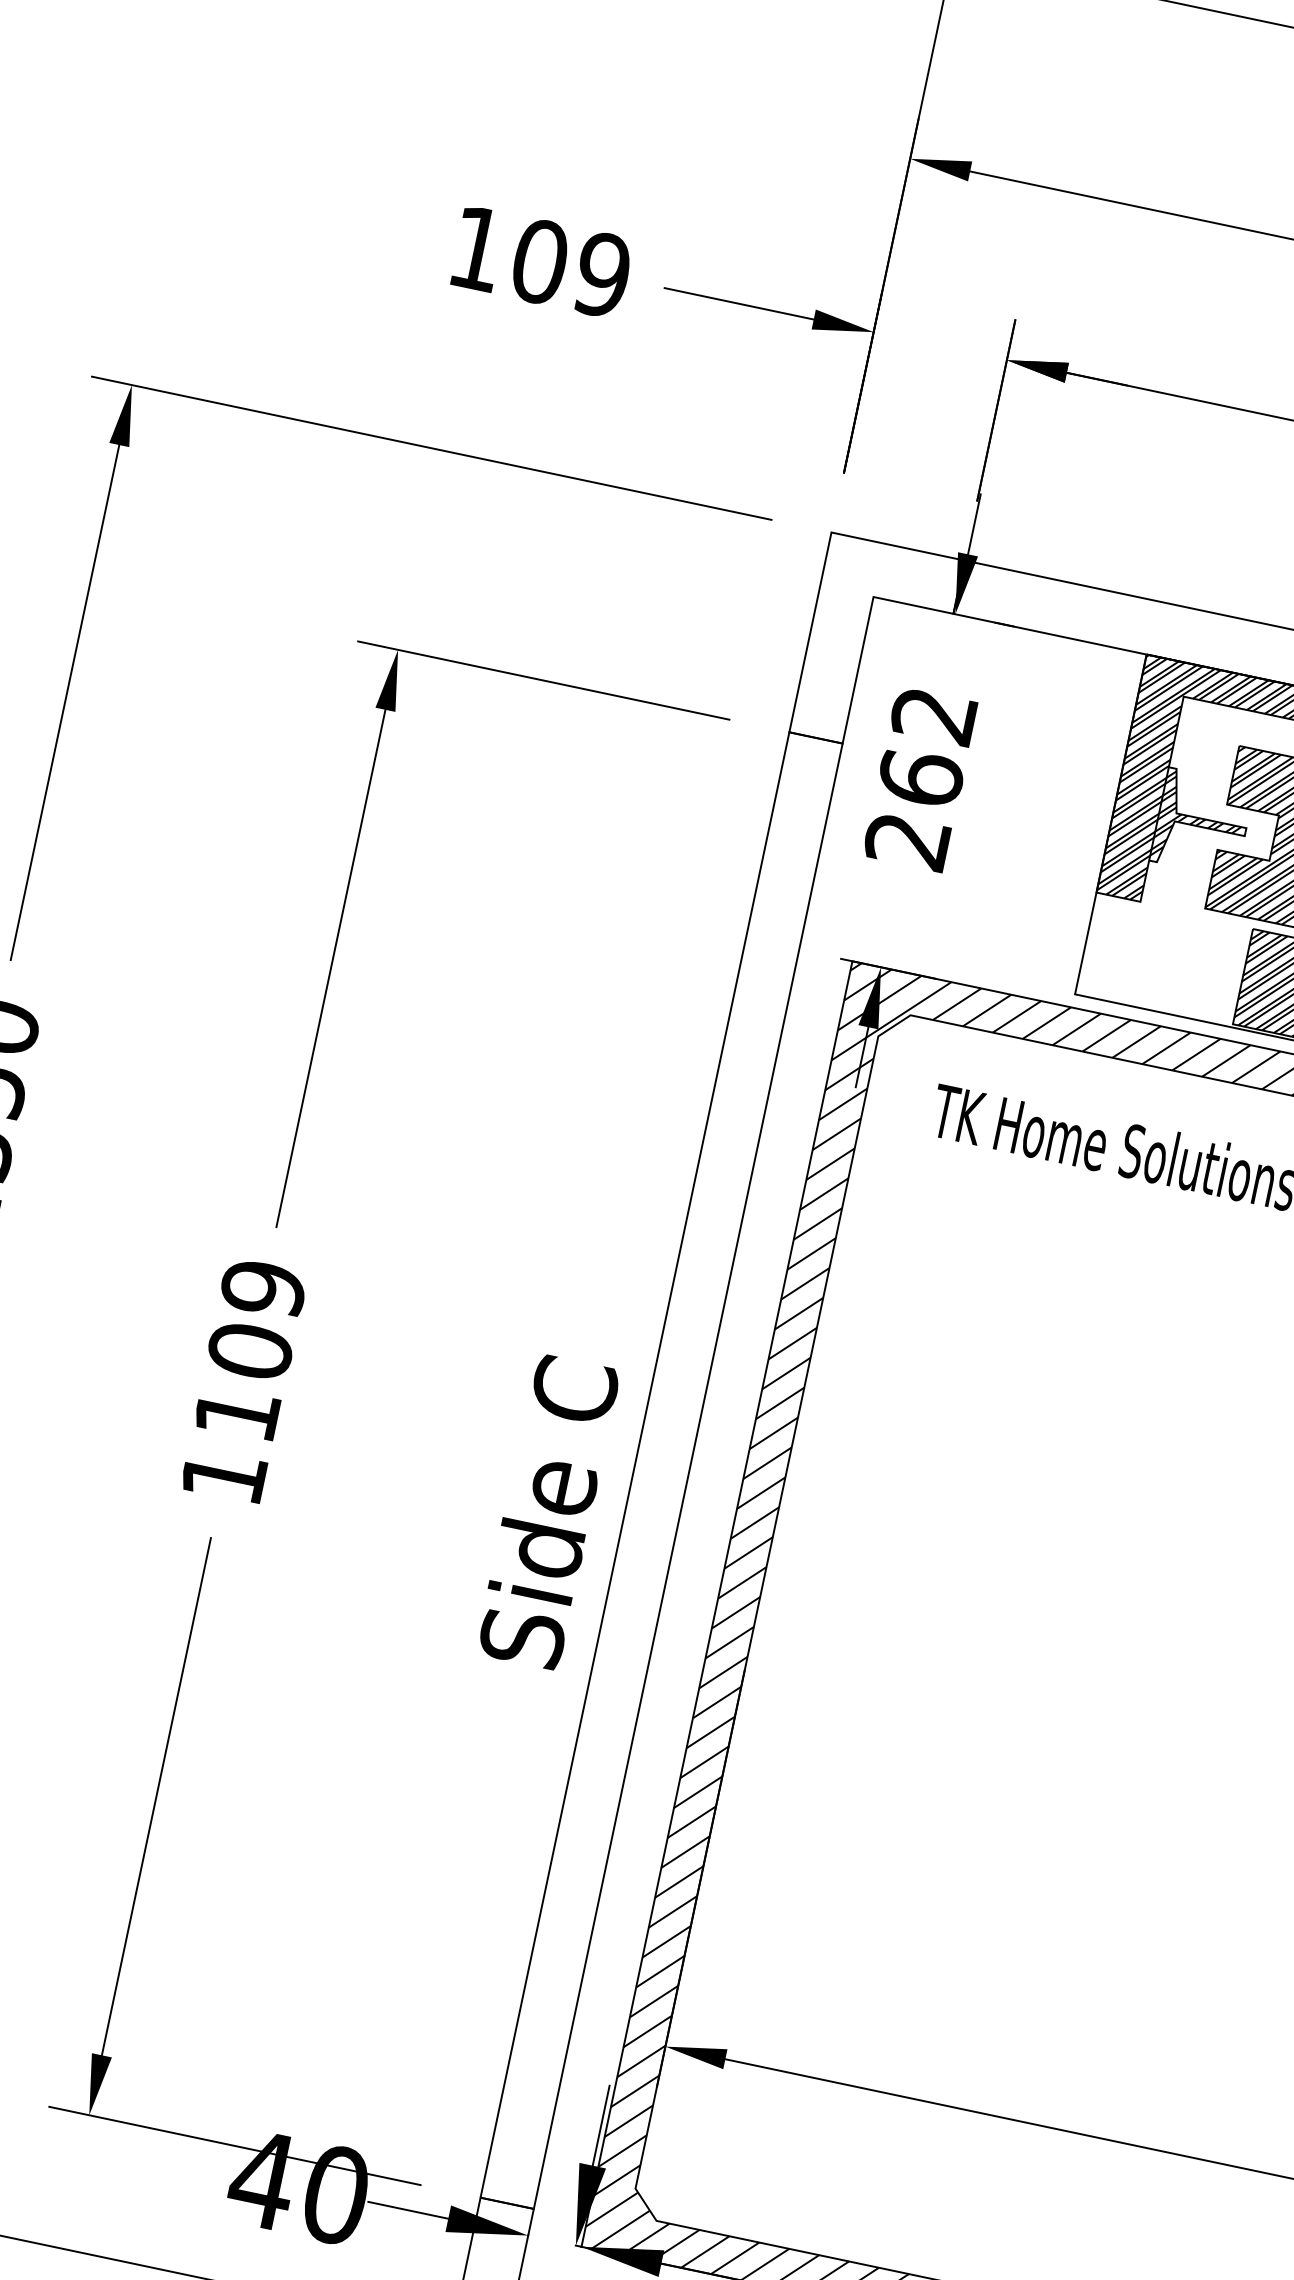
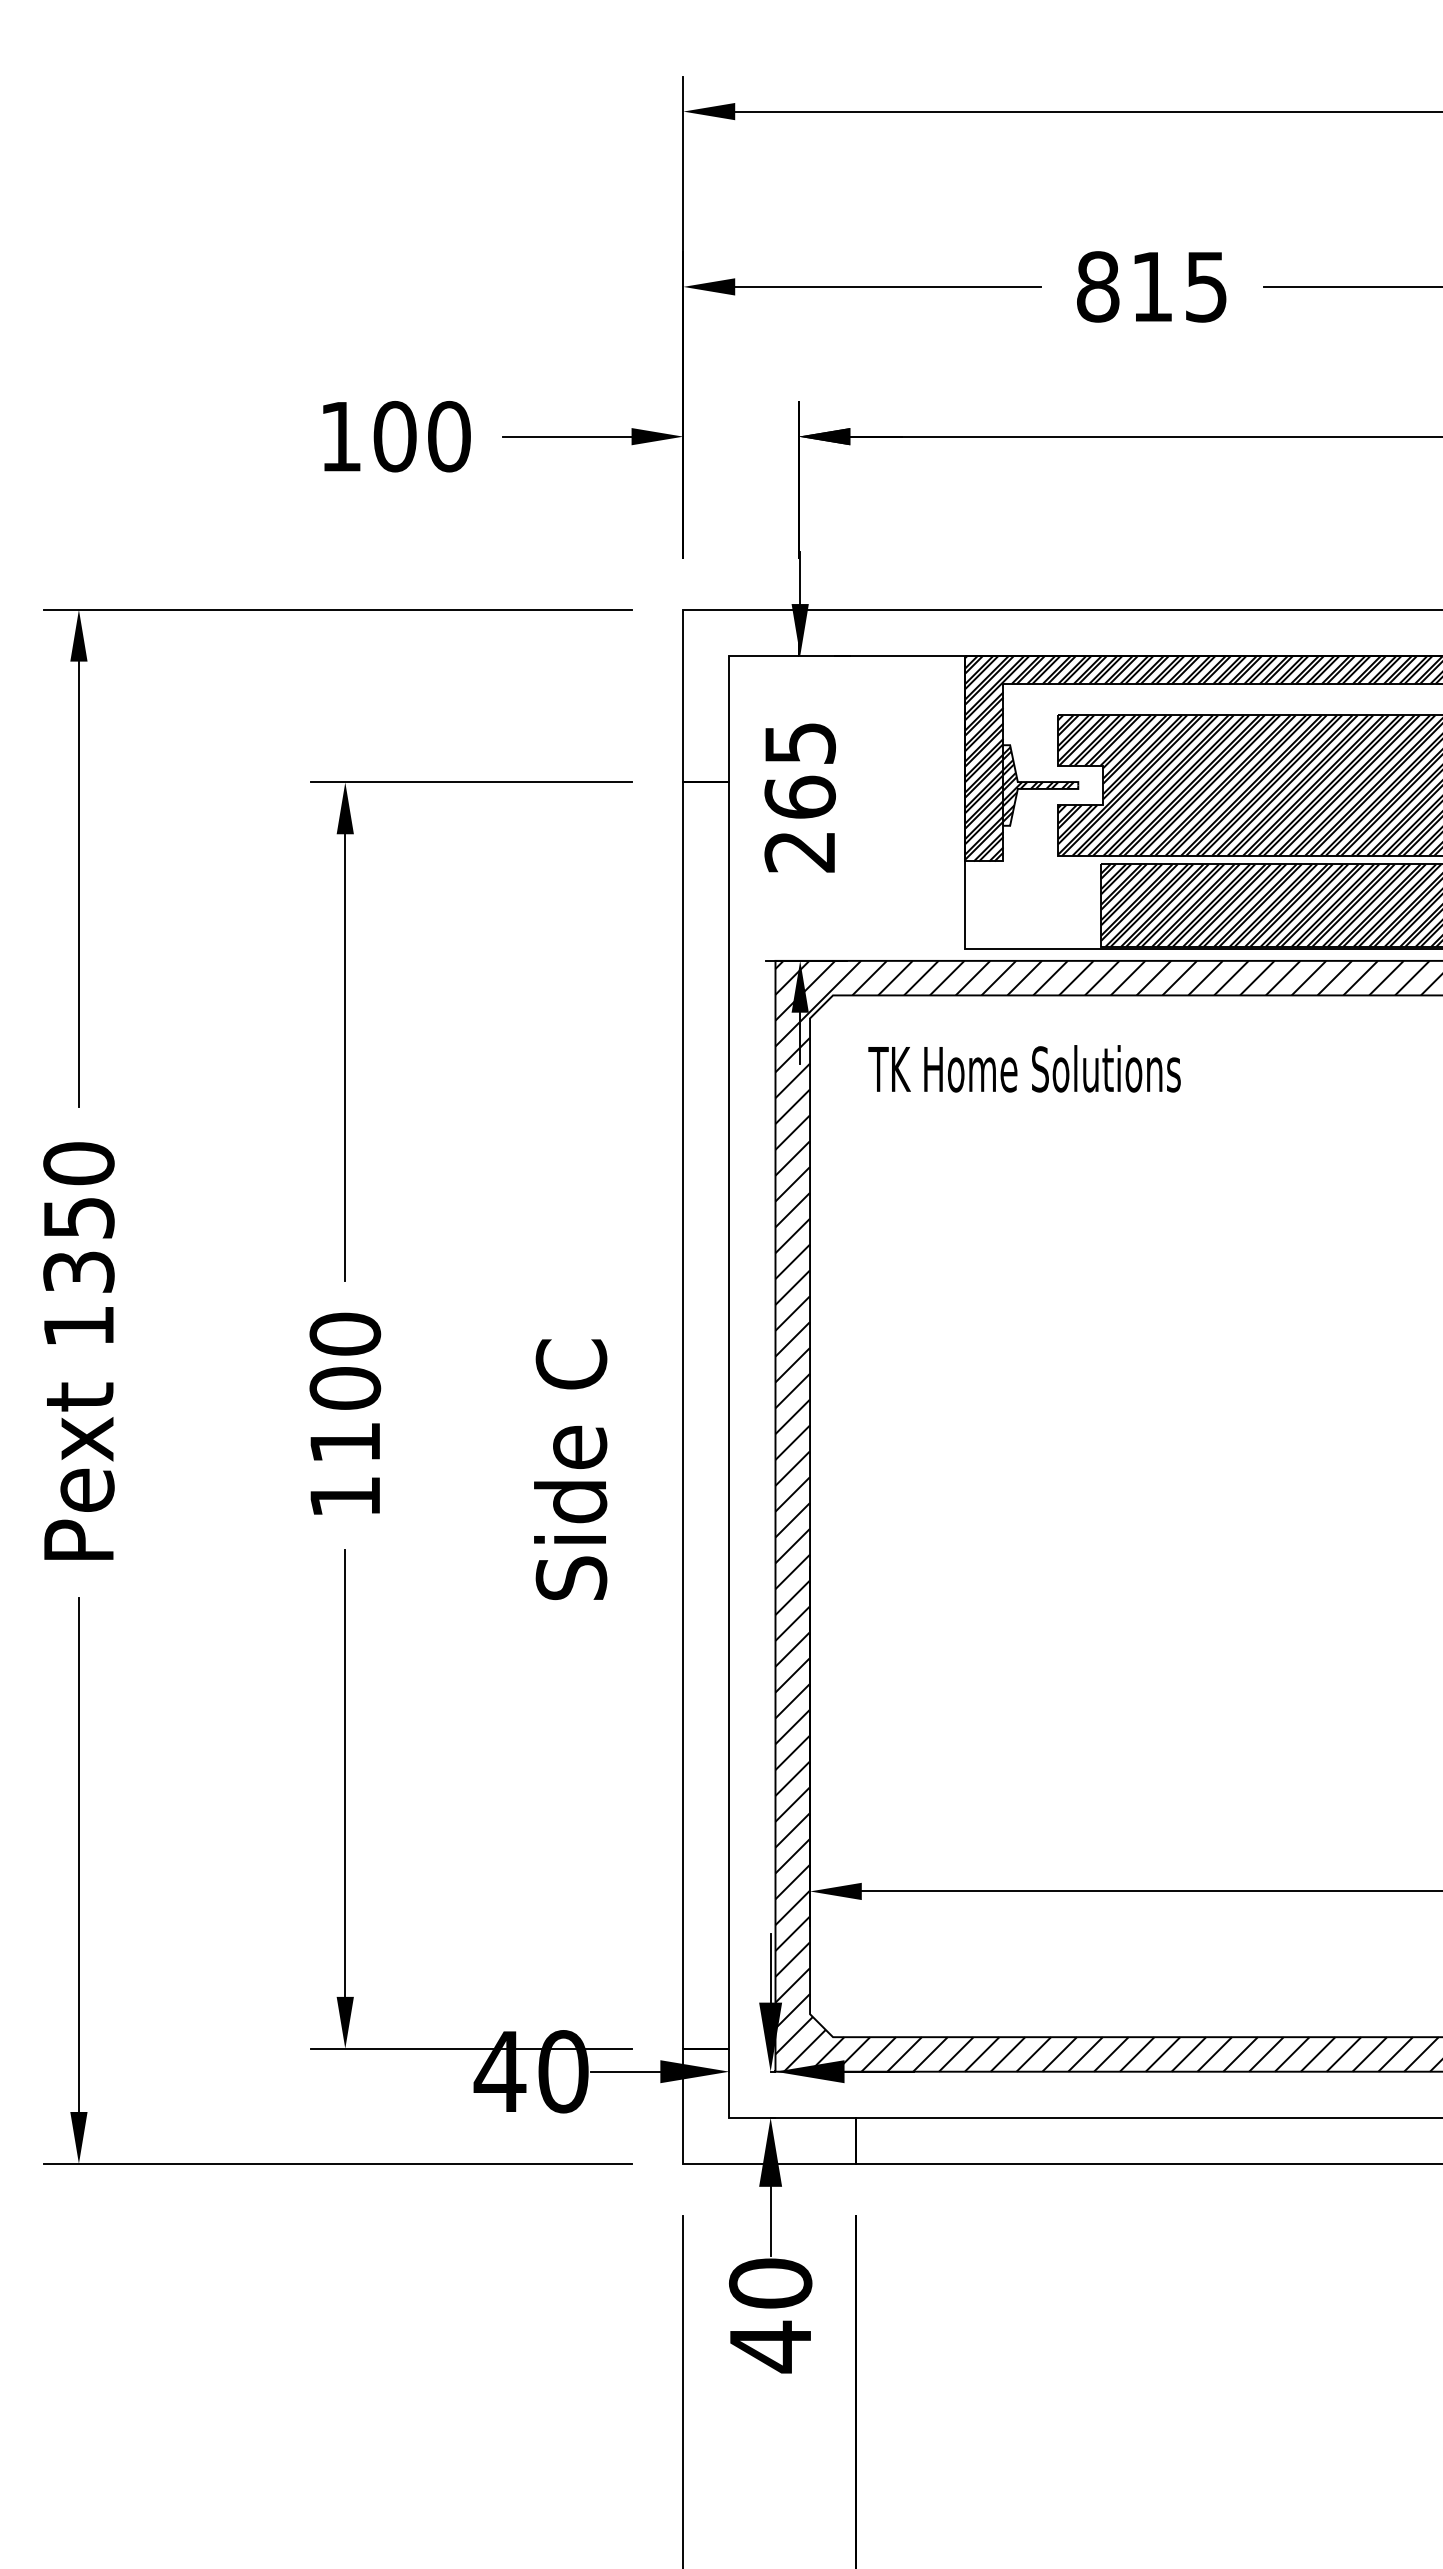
text: (601, 274) -> (448, 436), 109 -> 100
text: (933, 715) -> (799, 743), 262 -> 265
text: (263, 1287) -> (345, 1333), 1109 -> 1100
text: (547, 1511) -> (570, 1469), moved

